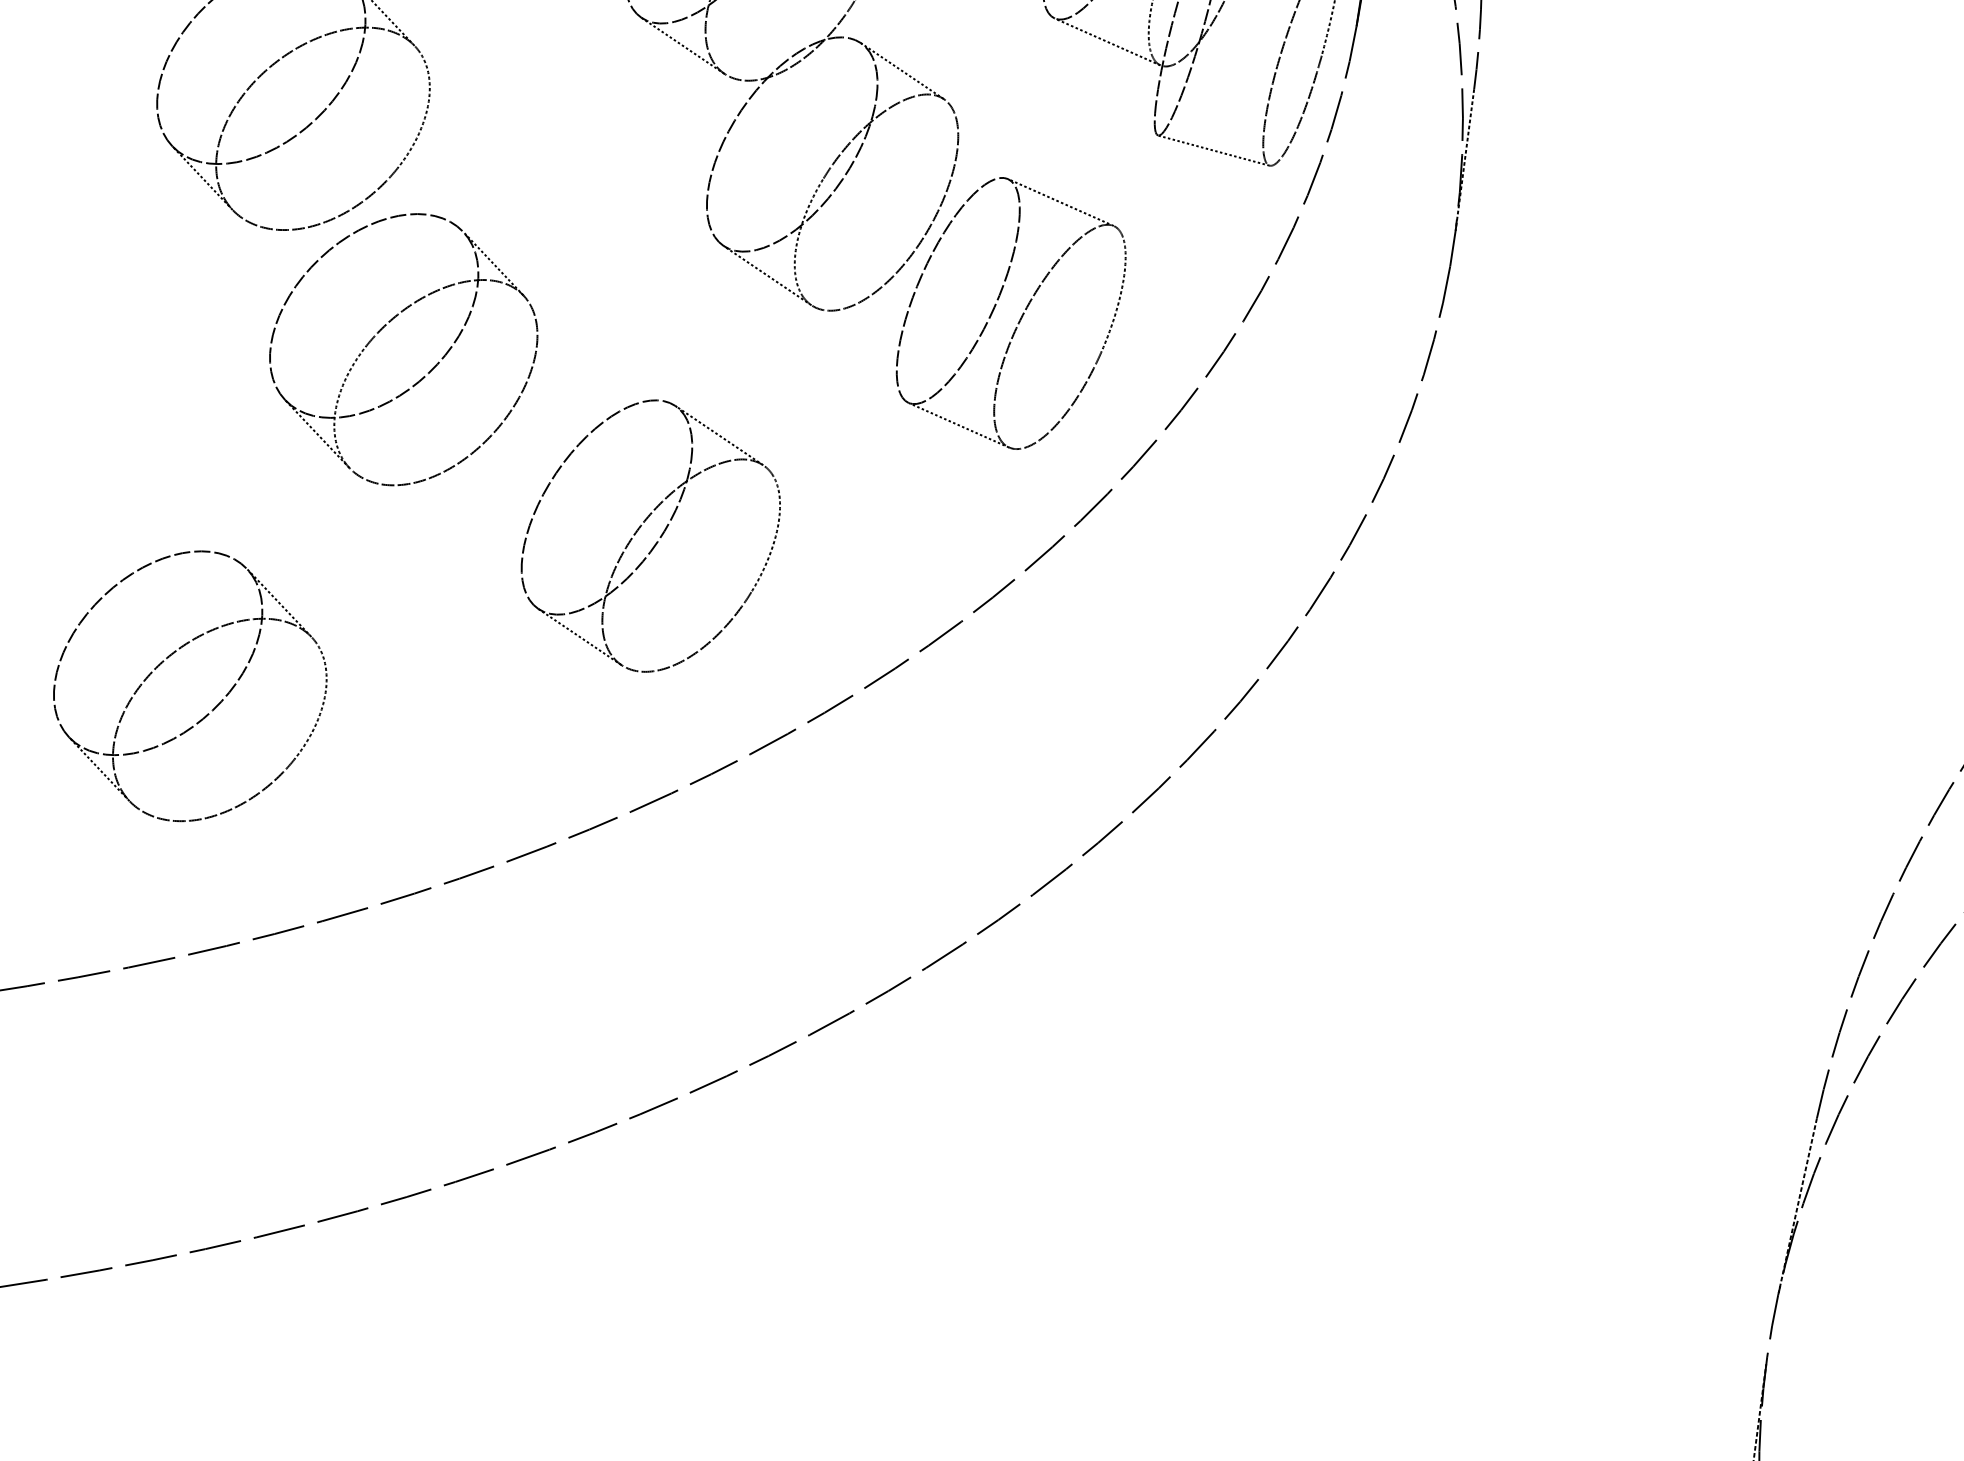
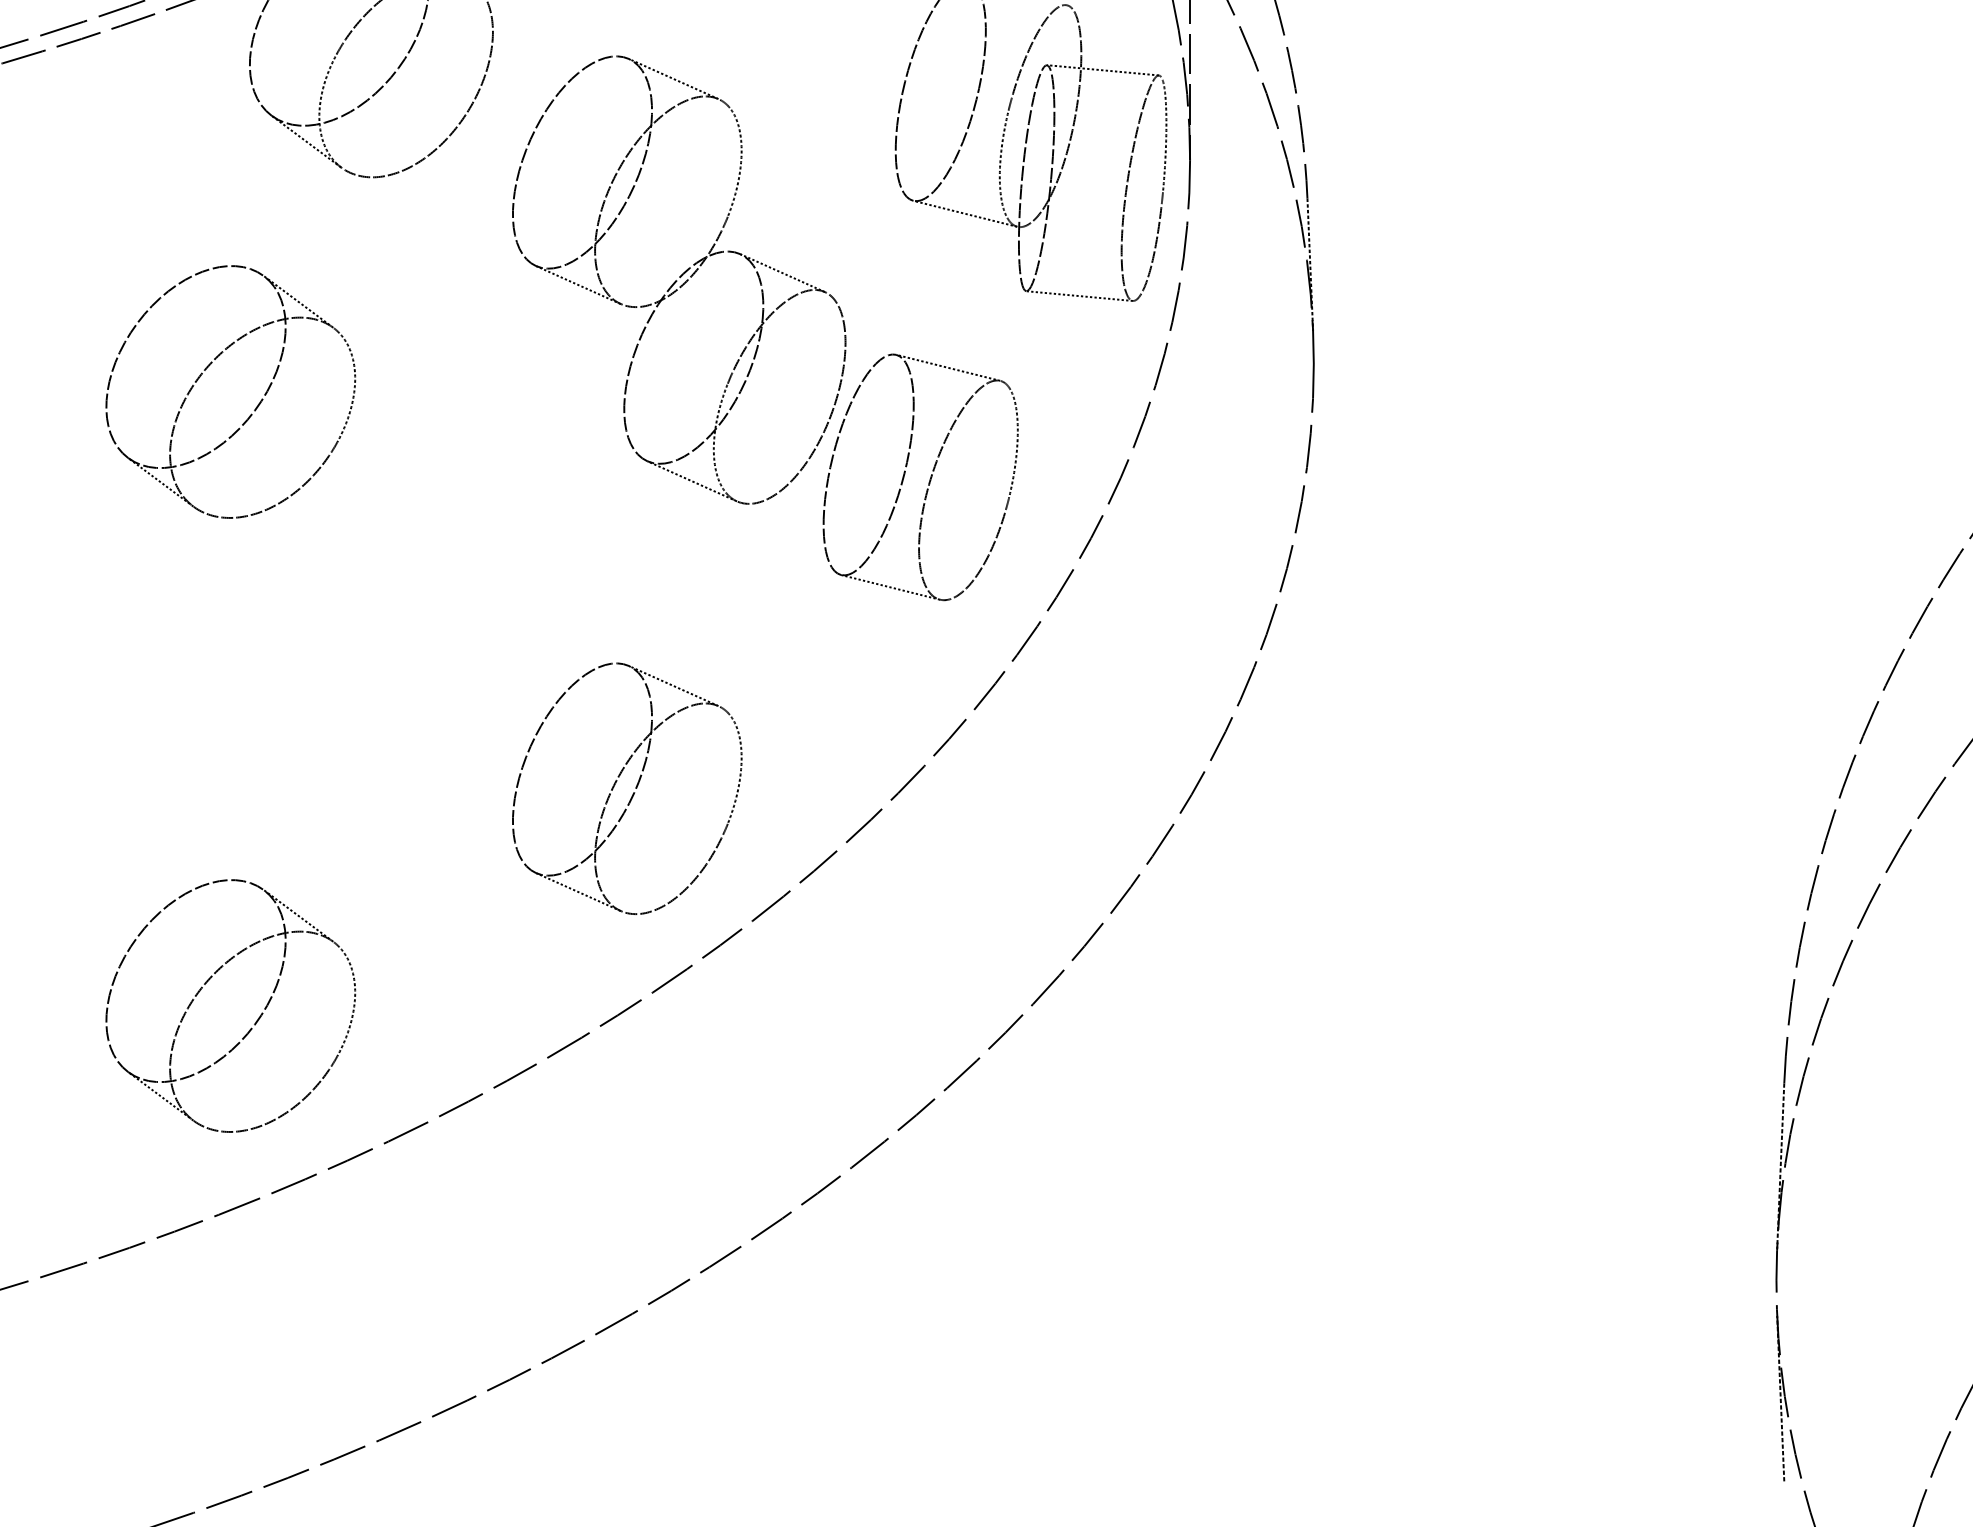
part: (384, 328) -> (350, 590), removed
part: (656, 541) -> (633, 792), moved
part: (213, 707) -> (255, 1021), moved

